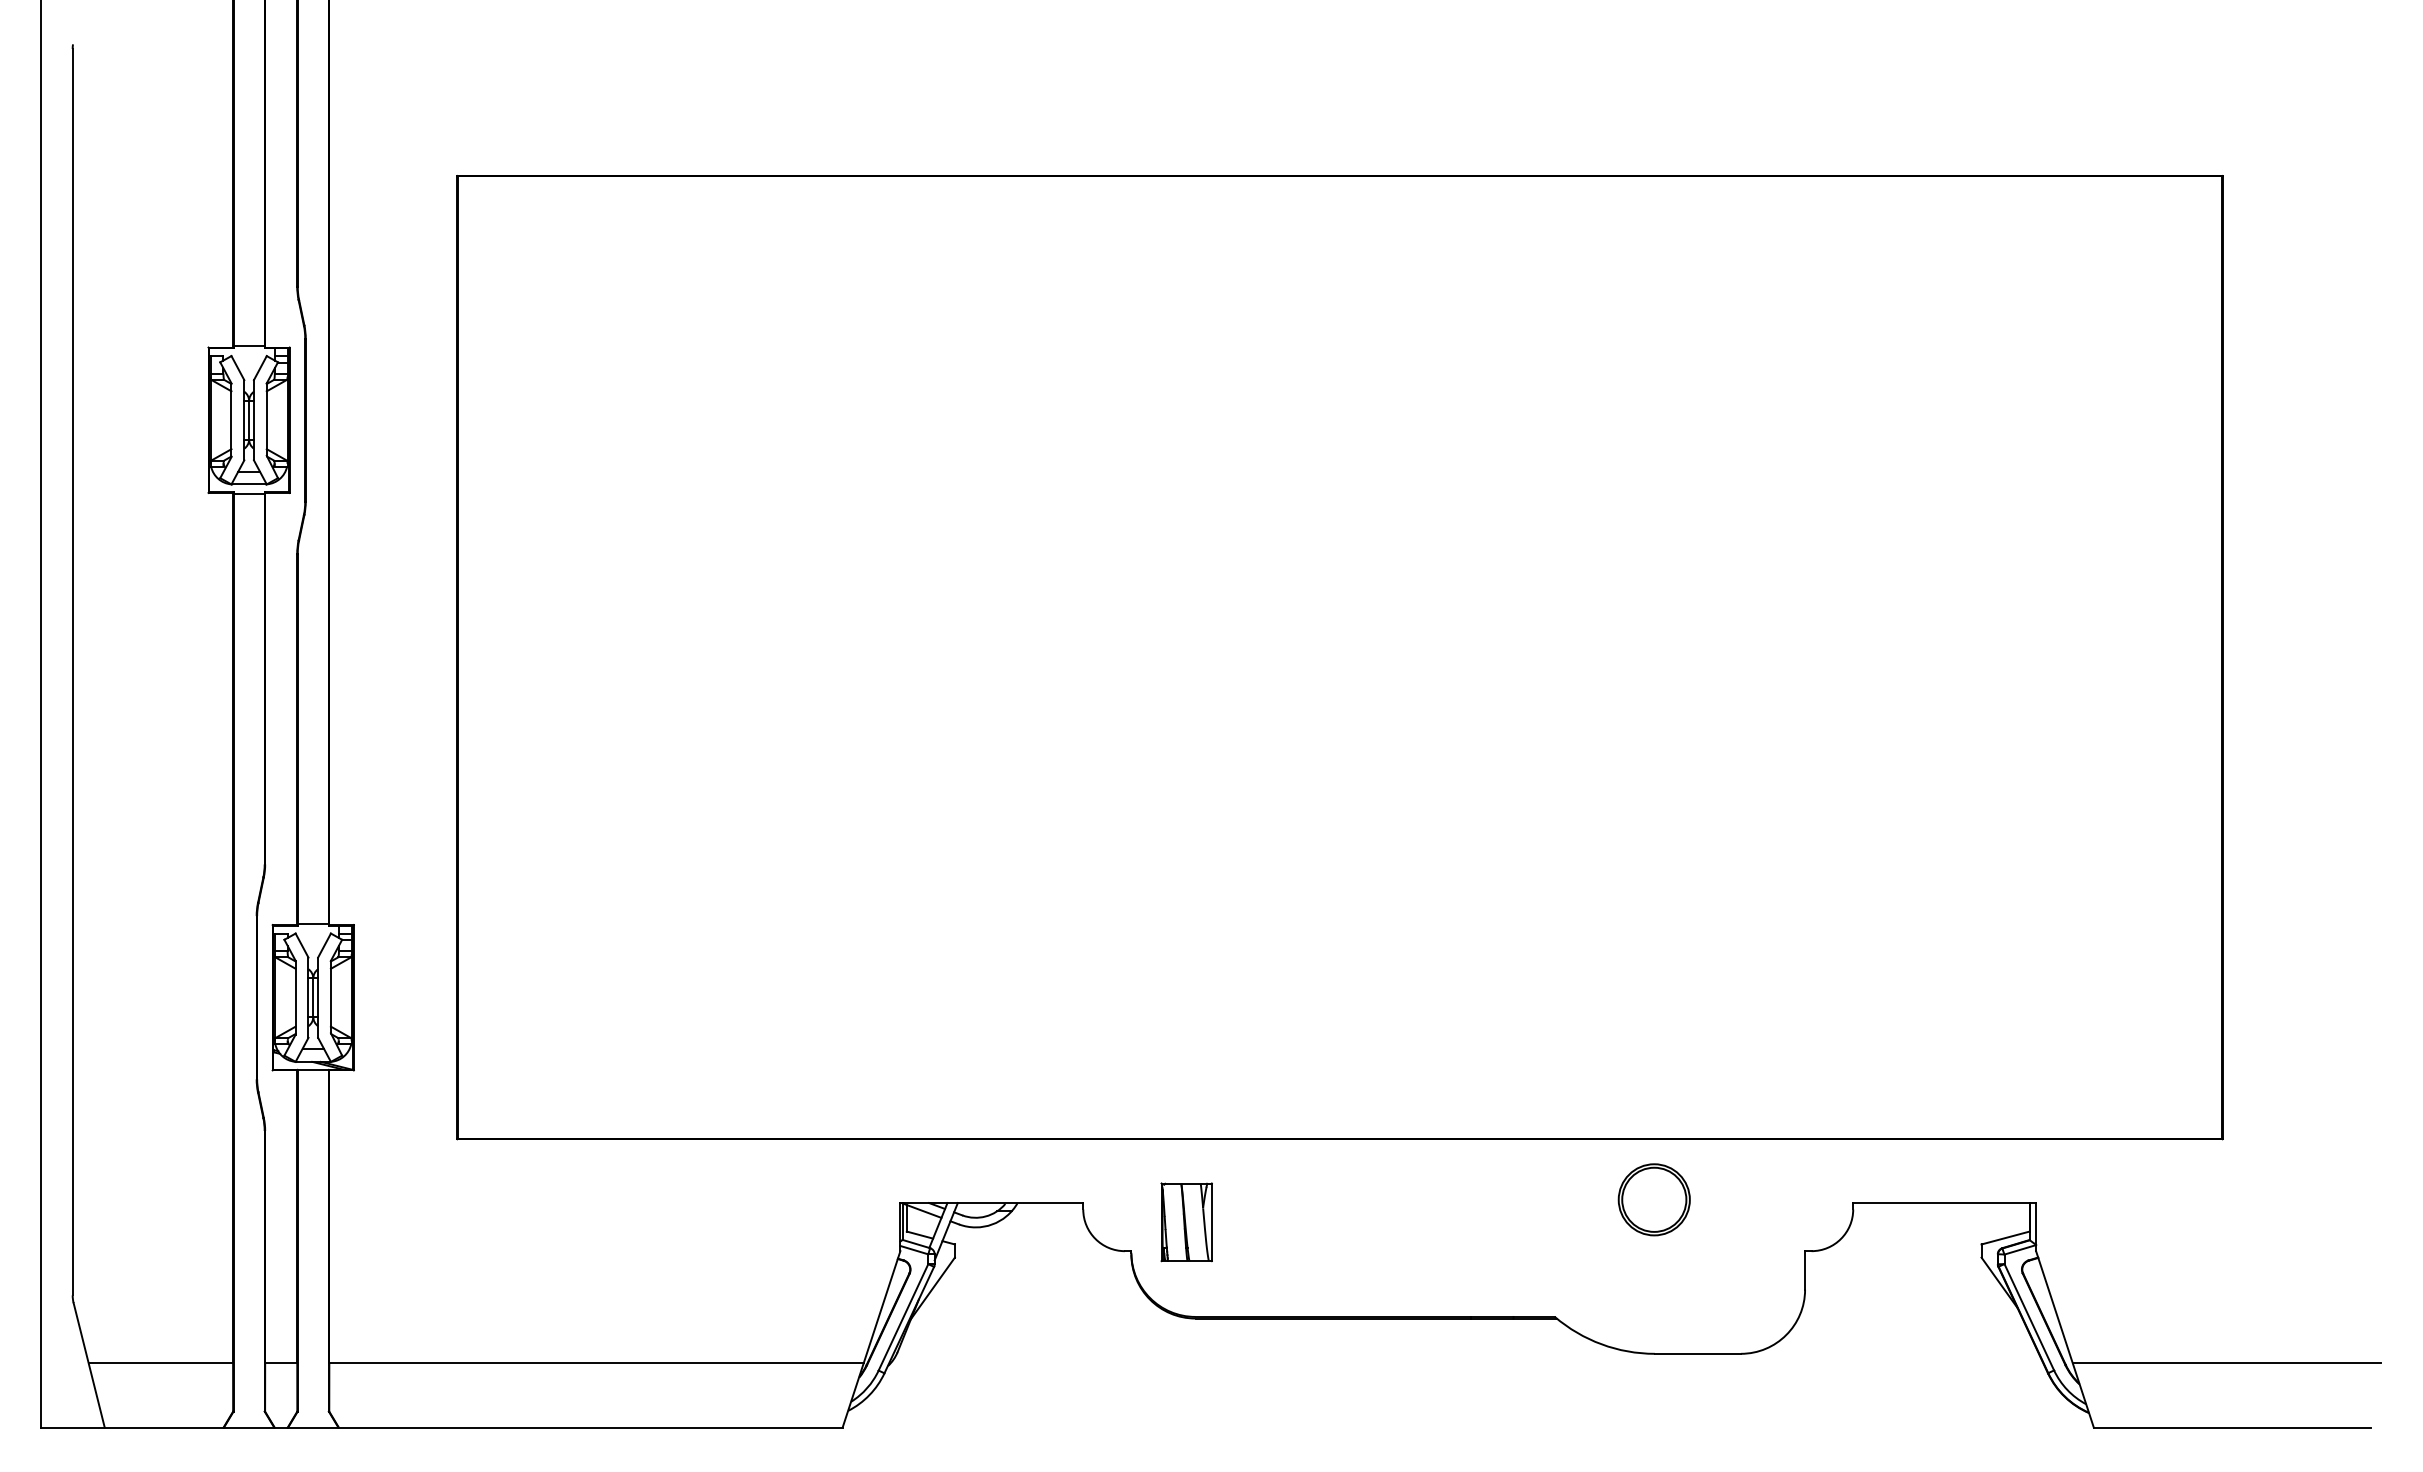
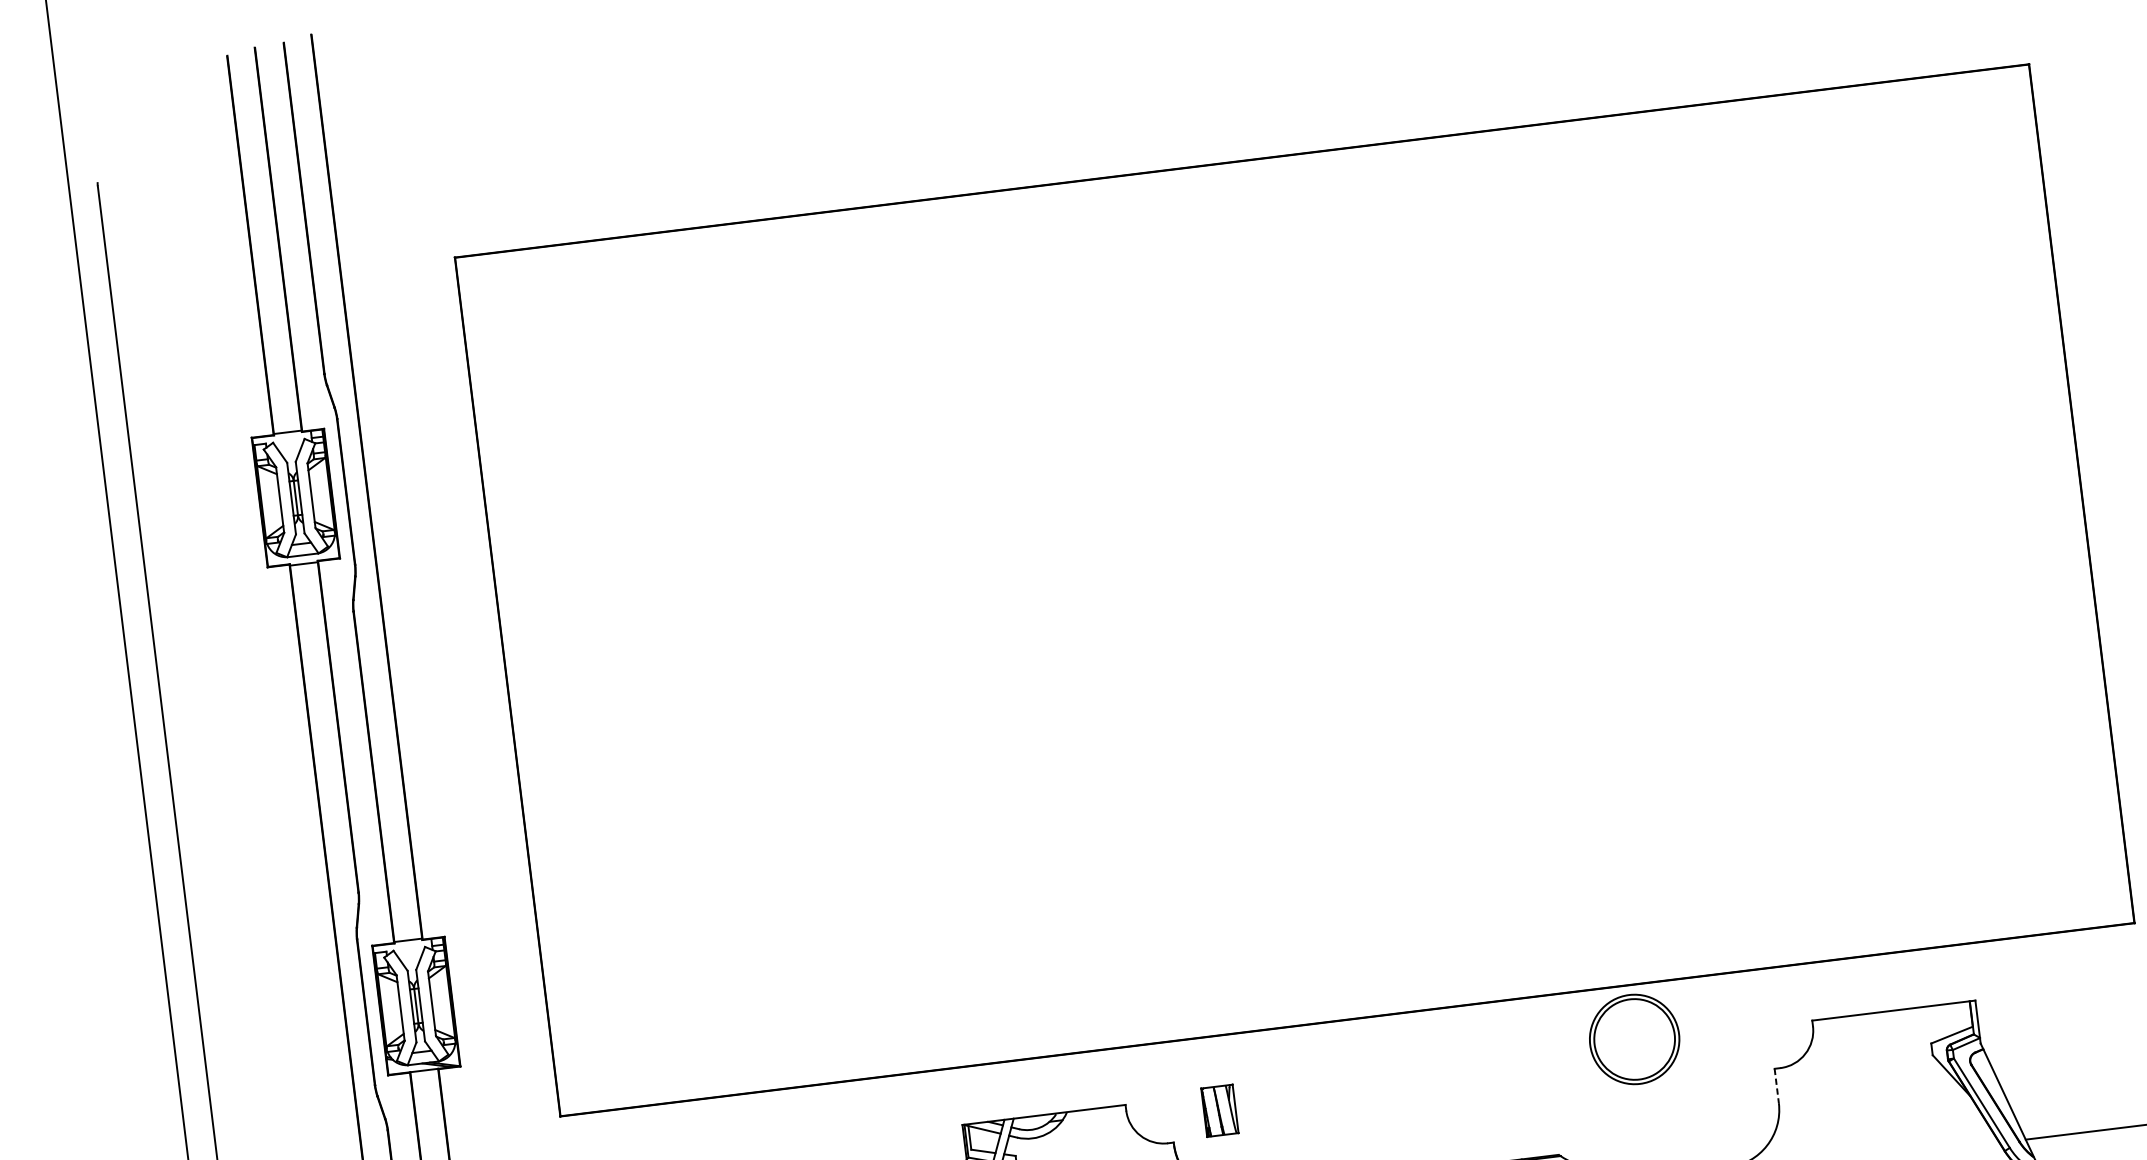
part: (1653, 1199) -> (1633, 1039), size x1.4
part: (1186, 1222) -> (1219, 1110), size x0.7
line: (1805, 1270) -> (1777, 1086), solid -> dashed

